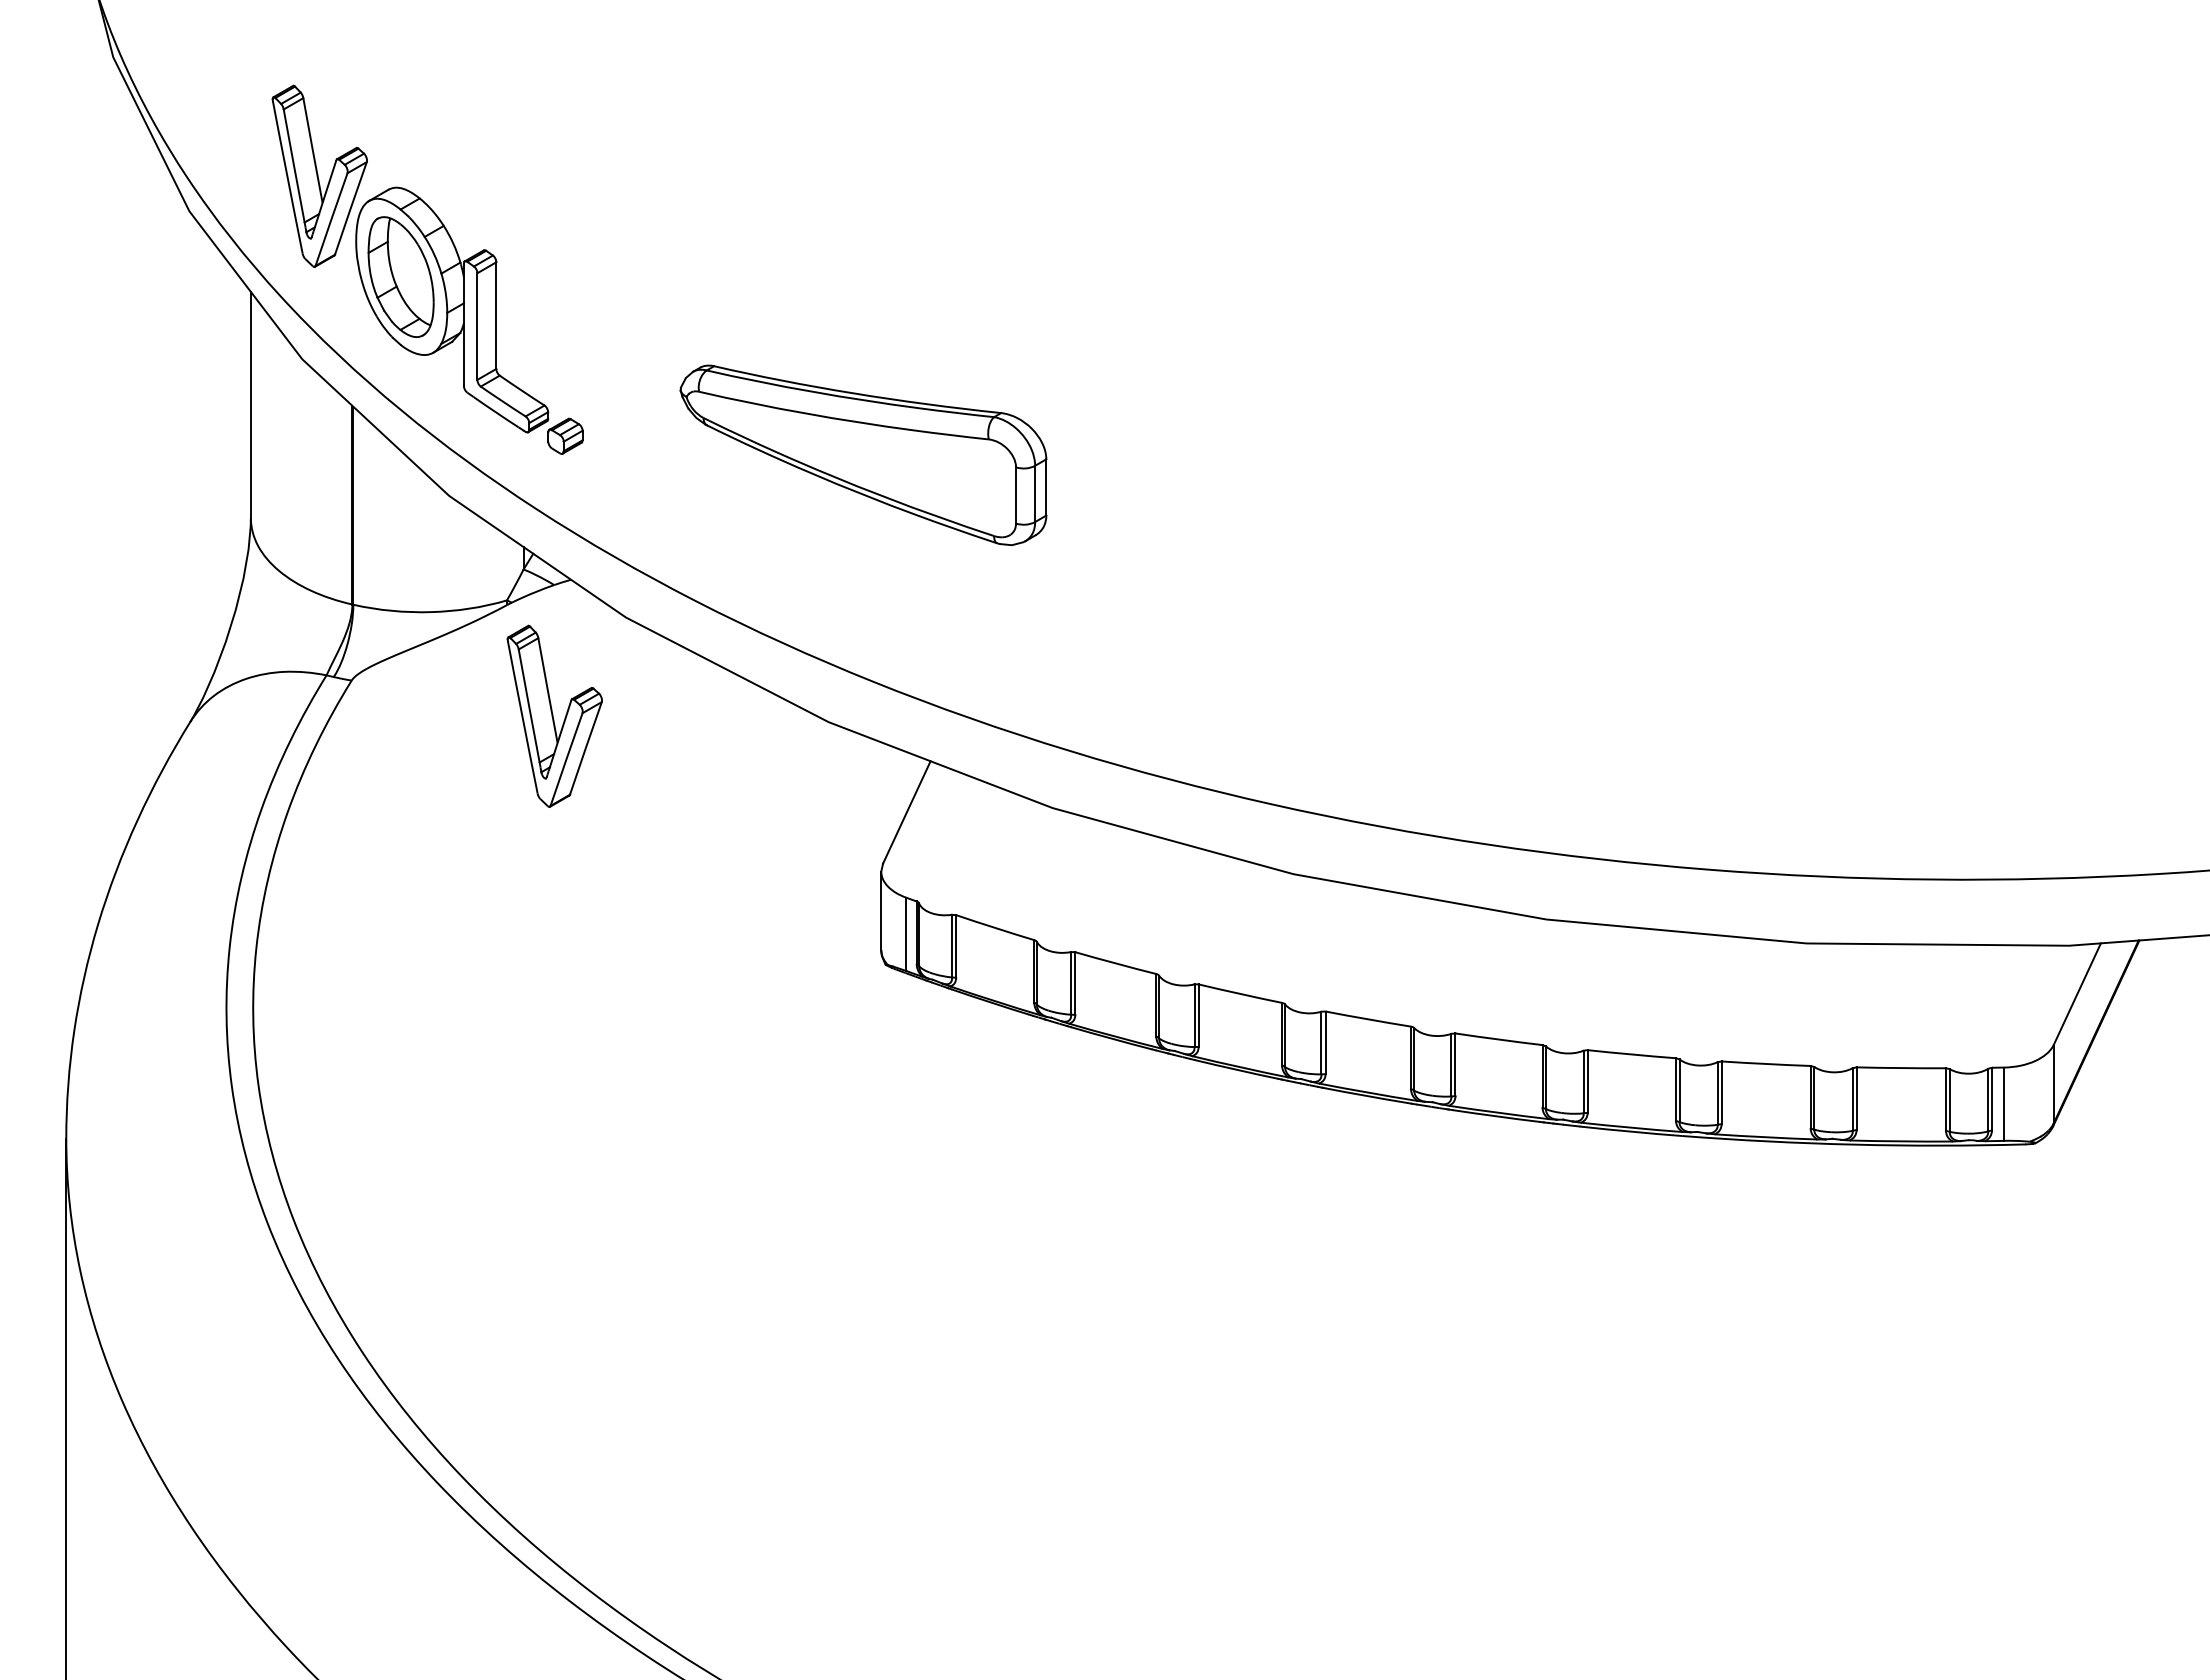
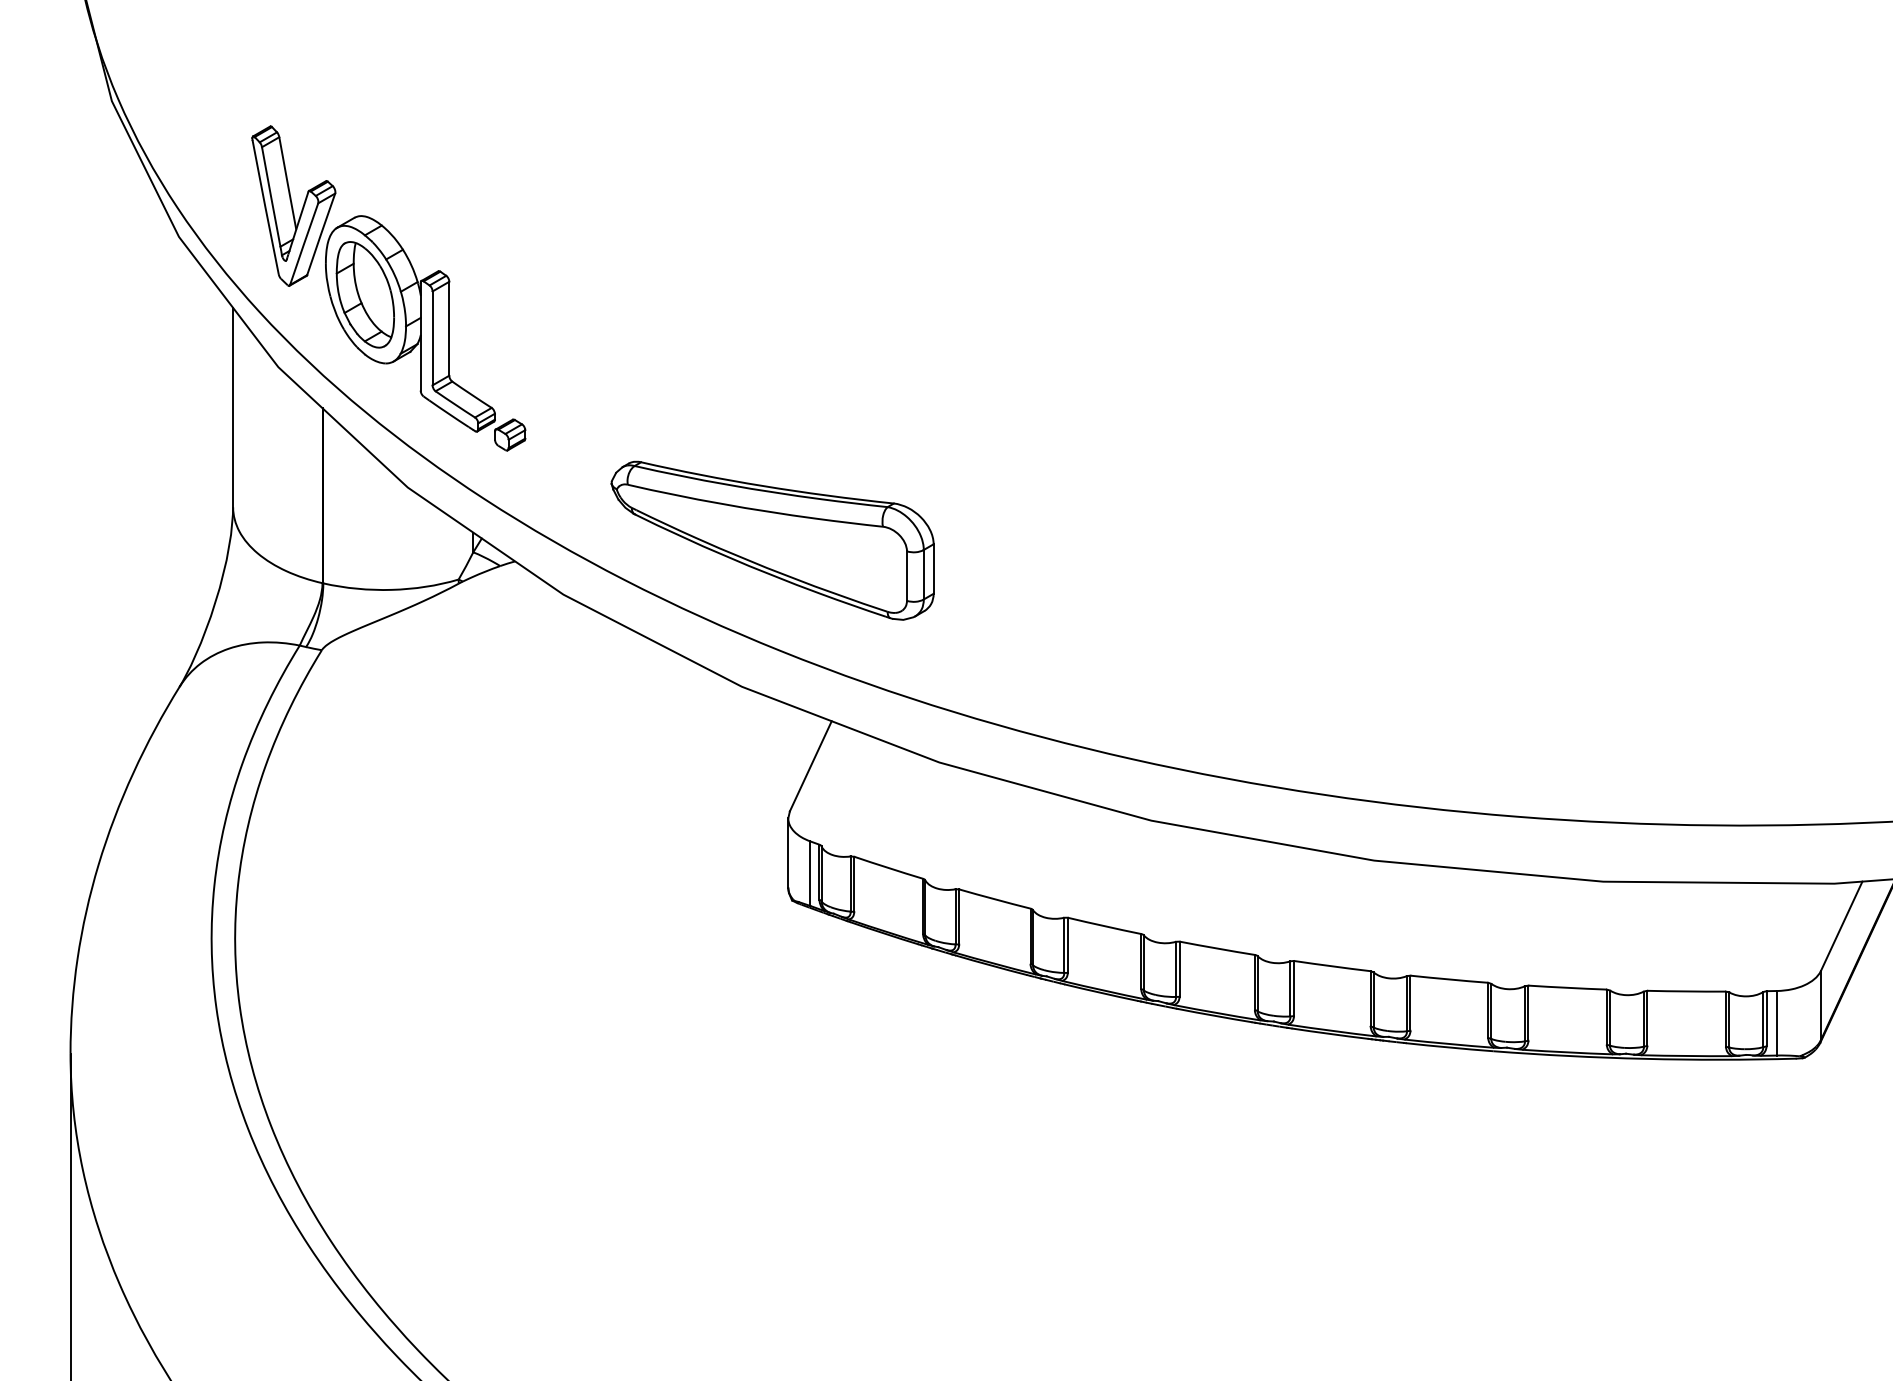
part: (863, 455) -> (772, 540), moved
part: (554, 715) -> (500, 680), removed

